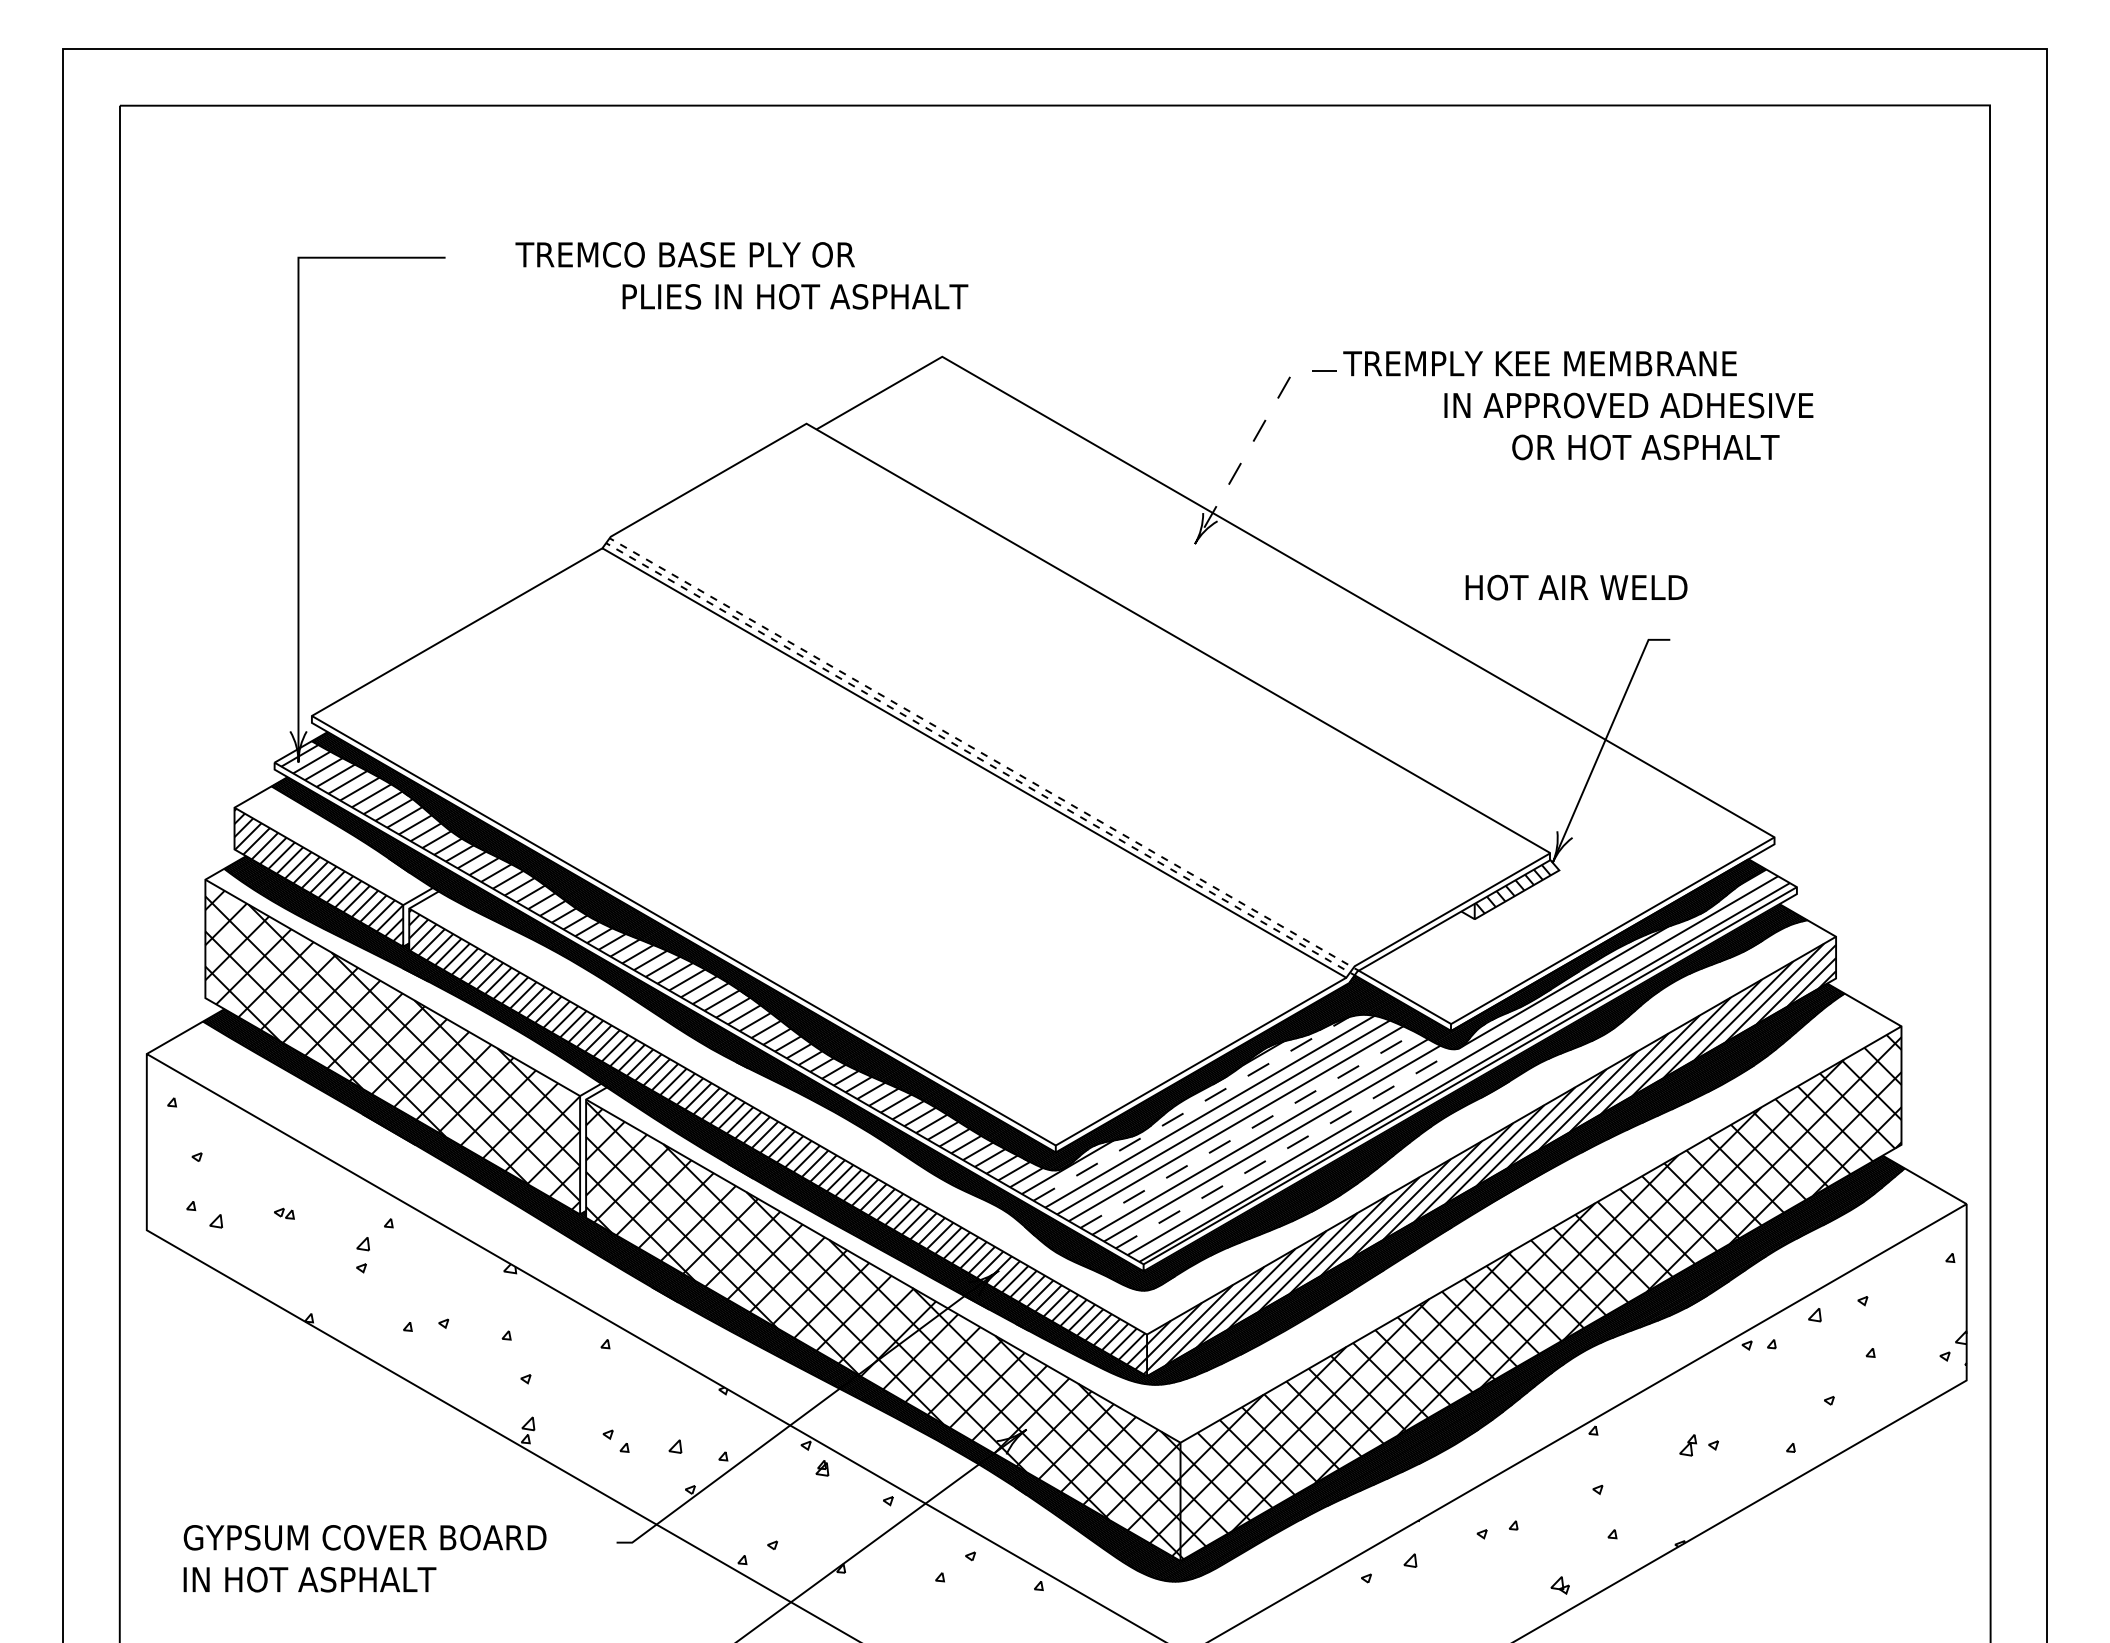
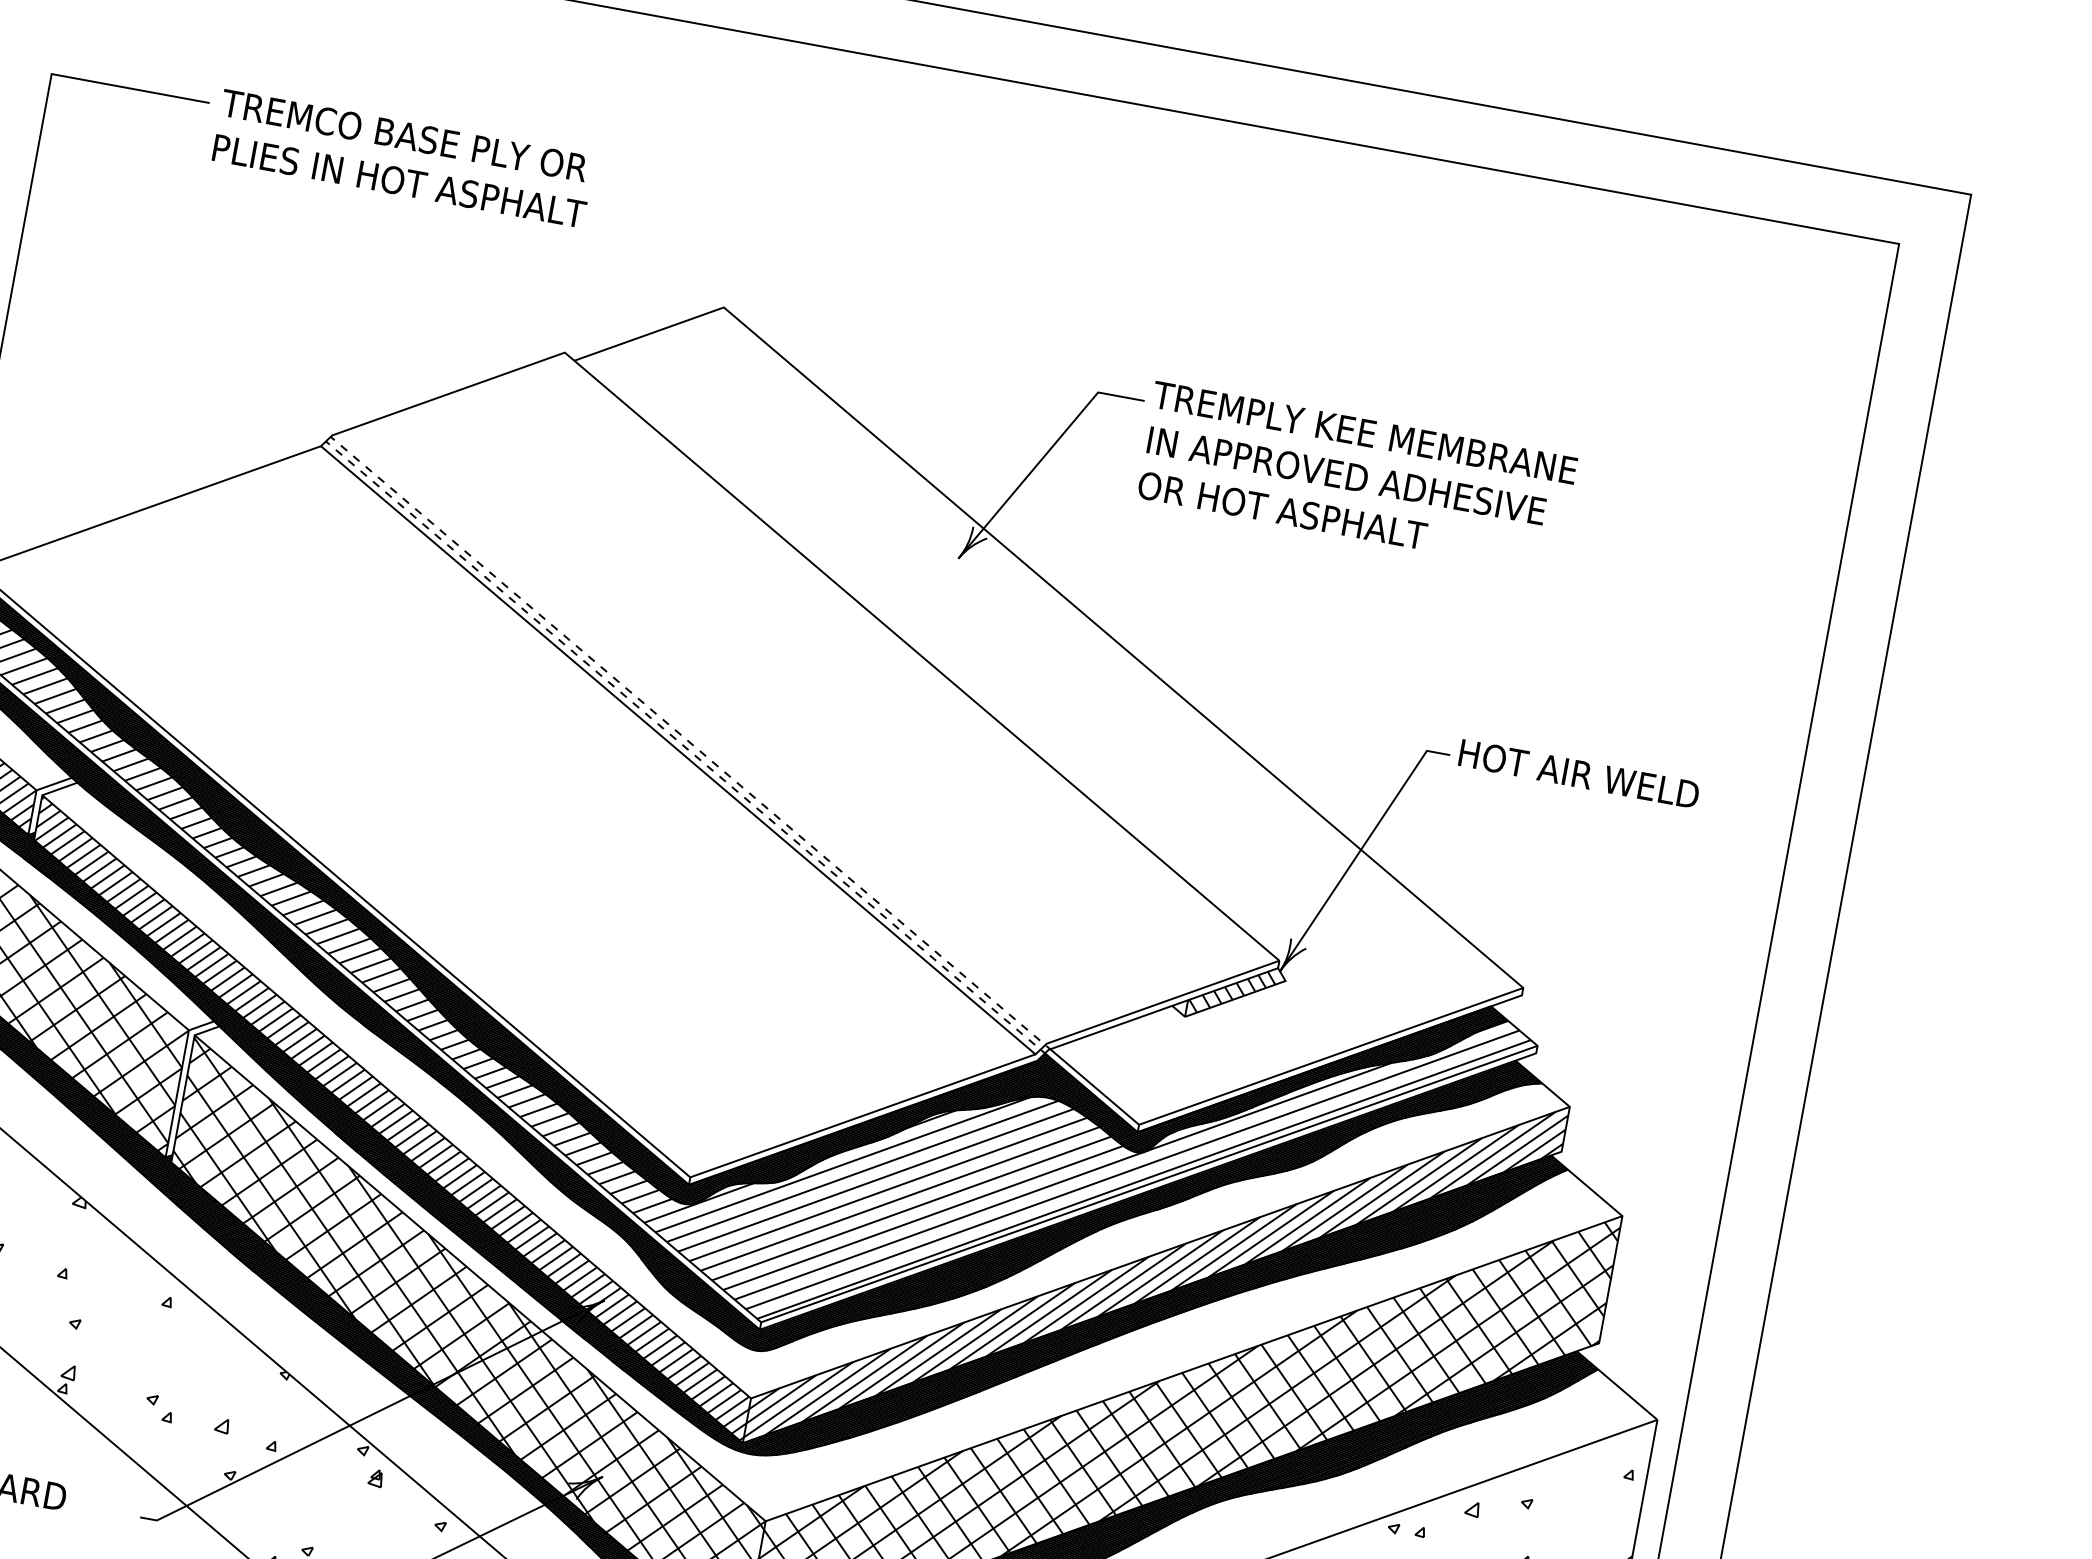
text: (684, 254) -> (403, 135), moved
text: (795, 296) -> (399, 181), moved
text: (1628, 405) -> (1346, 475), moved
line: (1255, 438) -> (1044, 457), dashed -> solid
text: (1645, 447) -> (1282, 510), moved
text: (1576, 587) -> (1579, 774), moved
line: (1191, 1108) -> (843, 1164), dashed -> solid
line: (1248, 1130) -> (900, 1199), dashed -> solid
line: (1287, 1148) -> (938, 1226), dashed -> solid

